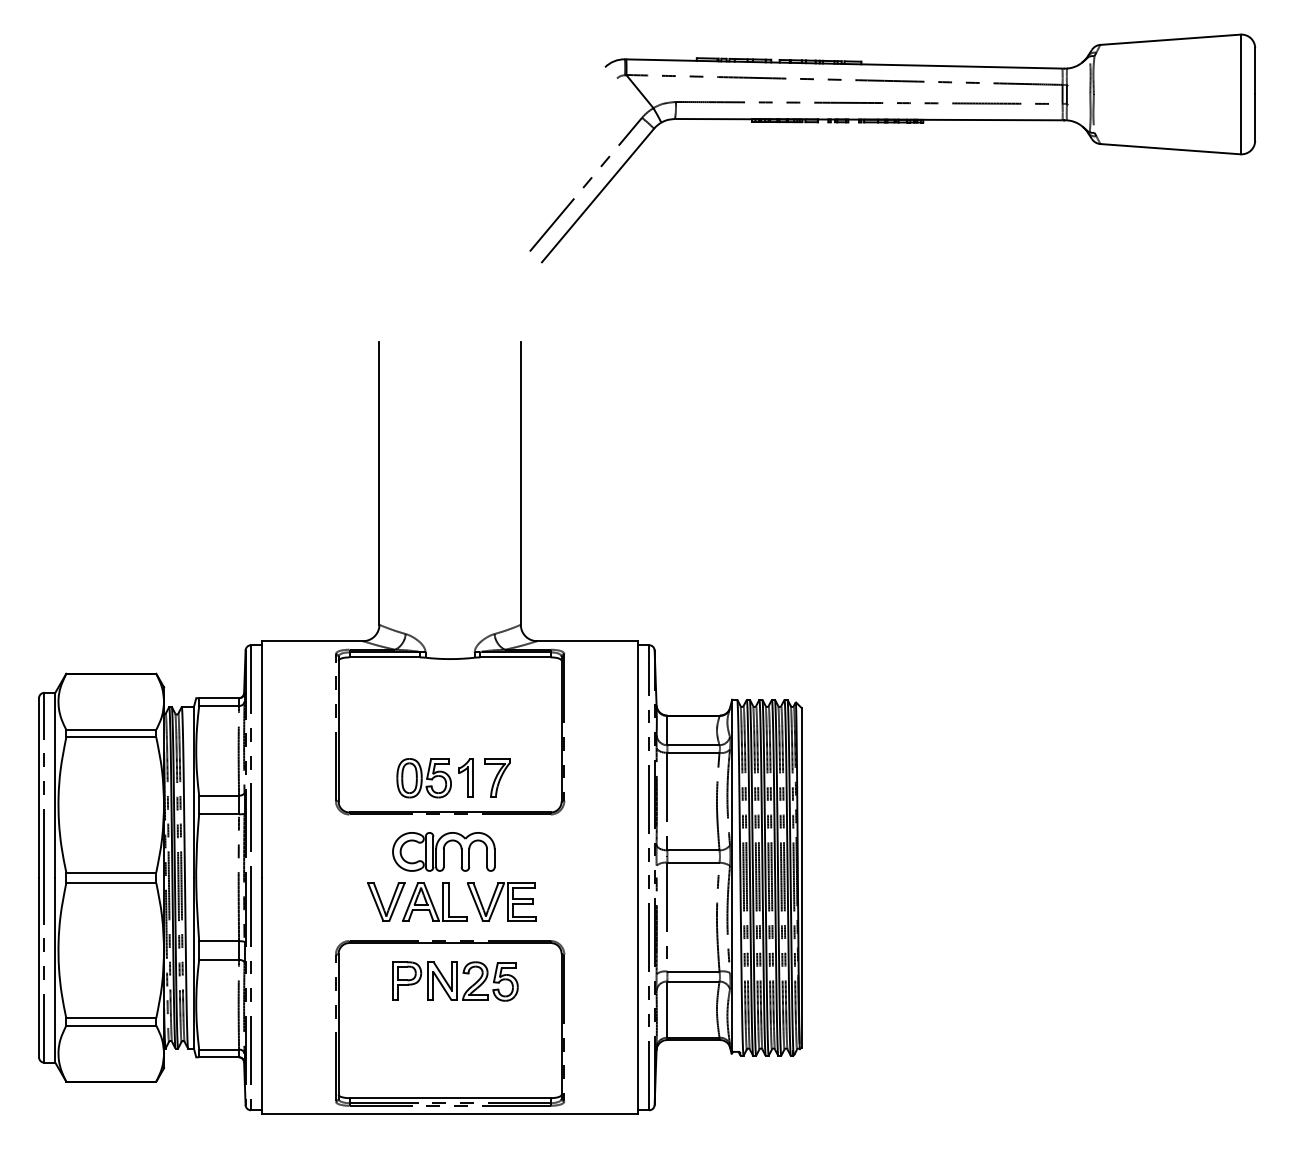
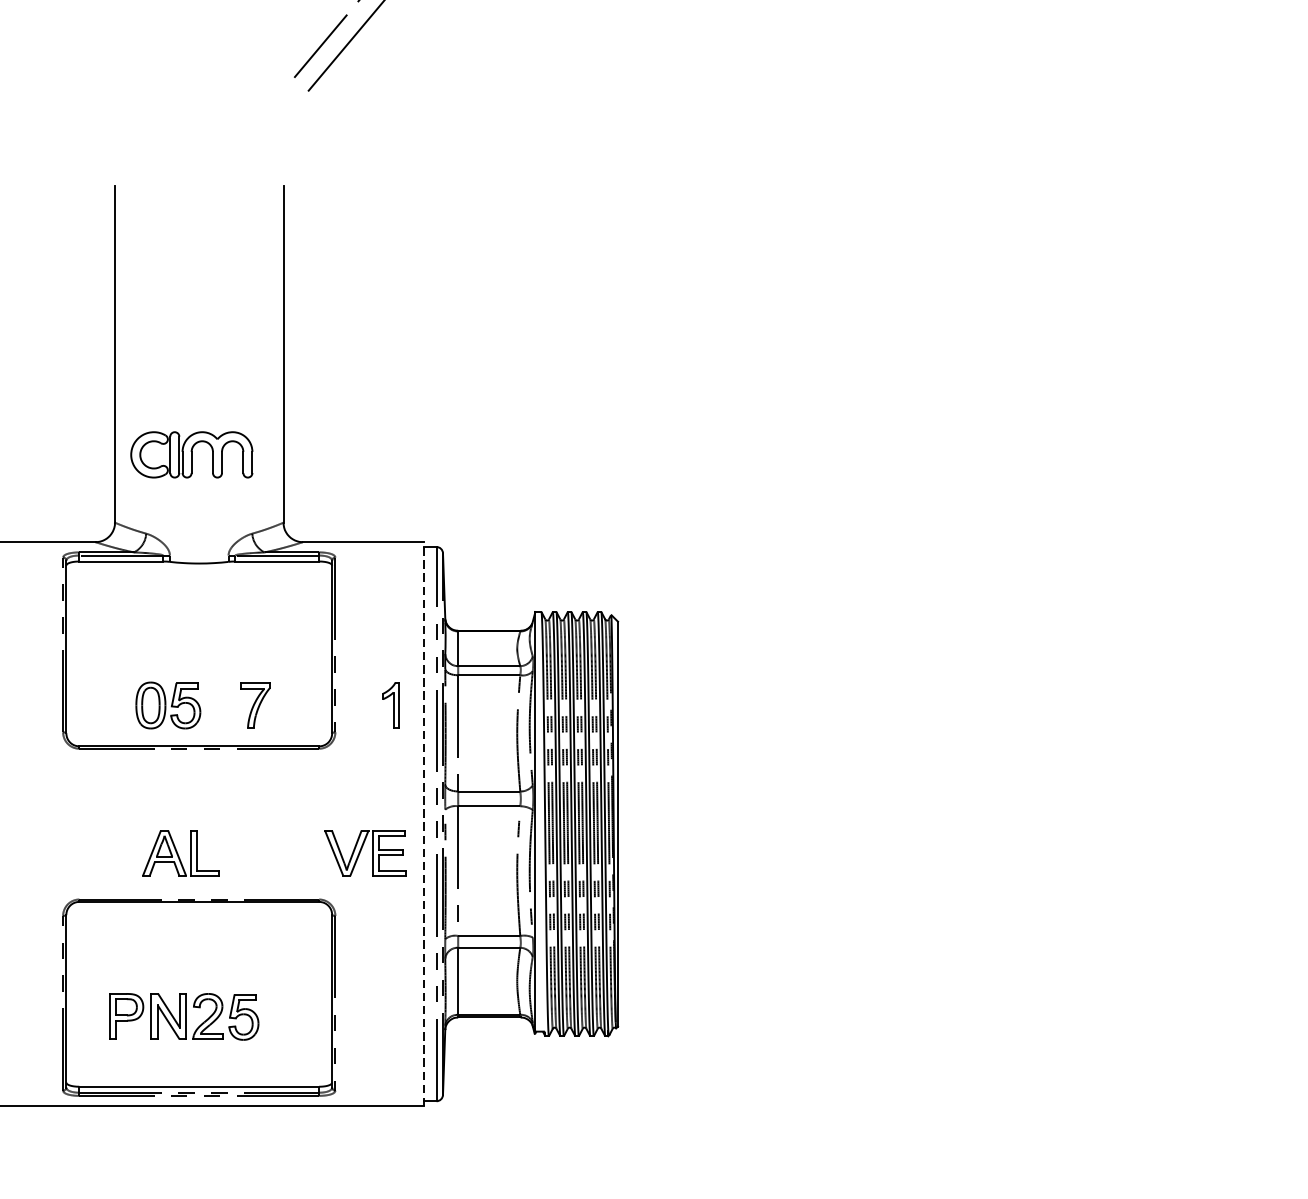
part: (465, 777) -> (390, 704), moved
part: (443, 851) -> (191, 454), moved
line: (638, 877) -> (423, 823), solid -> dashed
part: (386, 901) -> (123, 852), removed
part: (501, 901) -> (365, 852), moved
part: (455, 981) -> (184, 1016), moved

